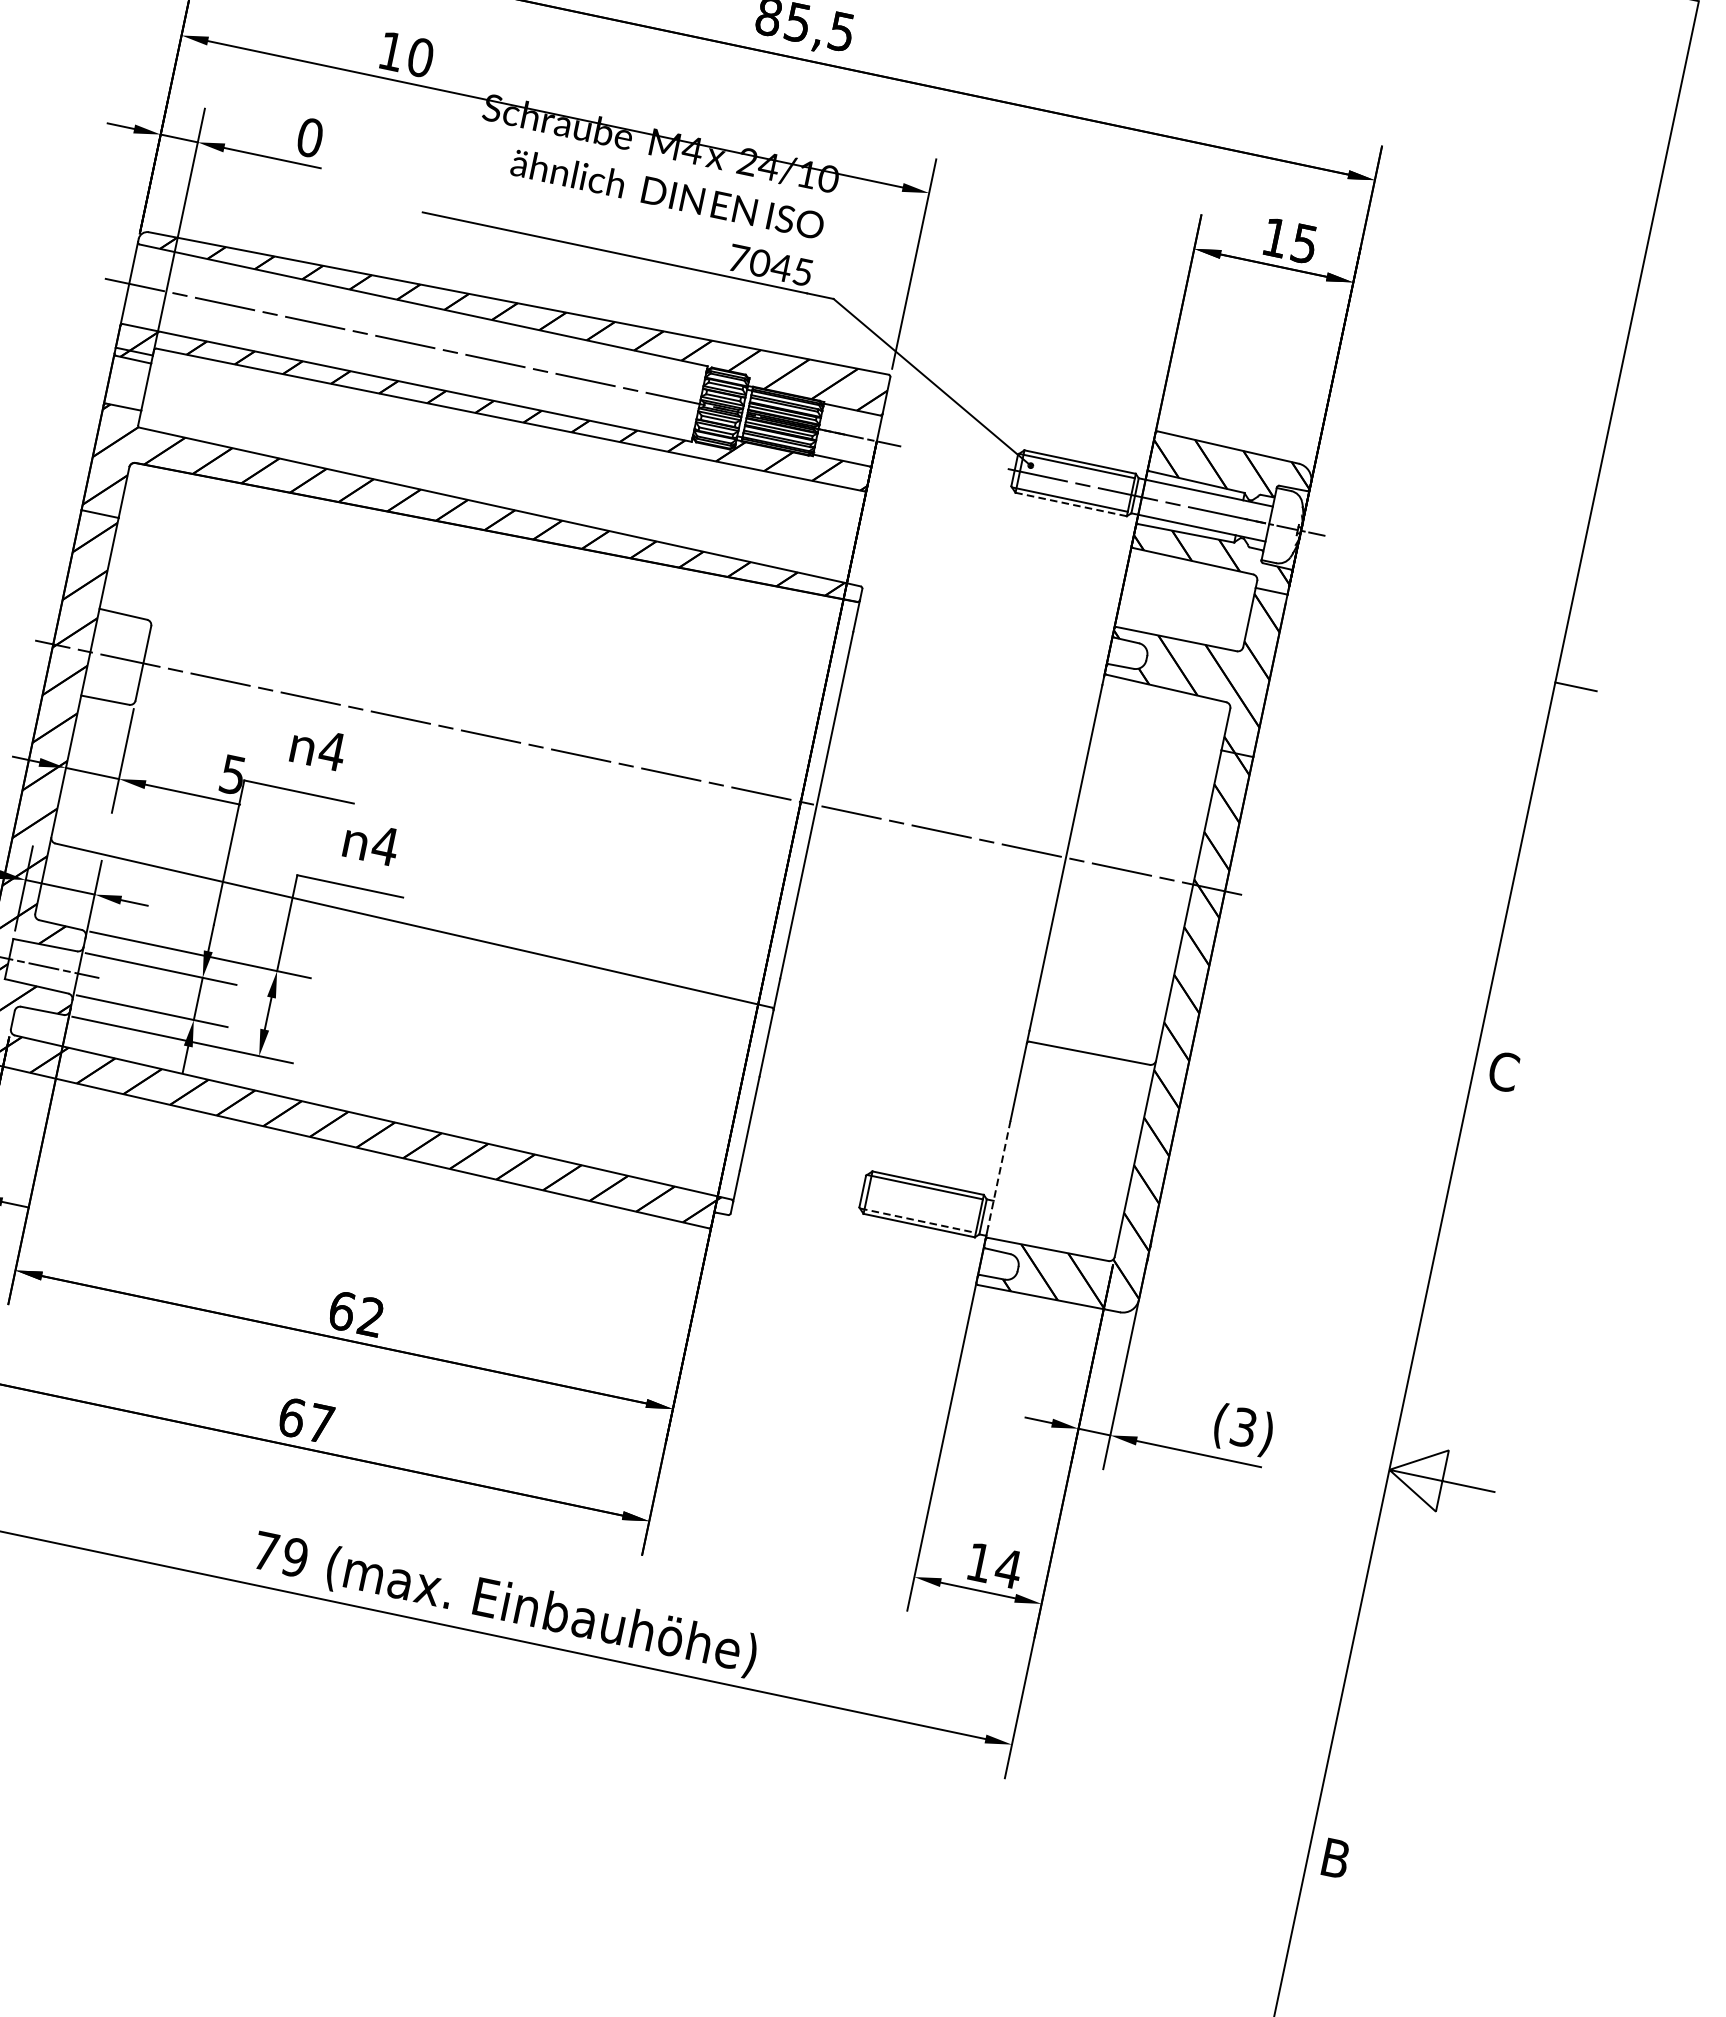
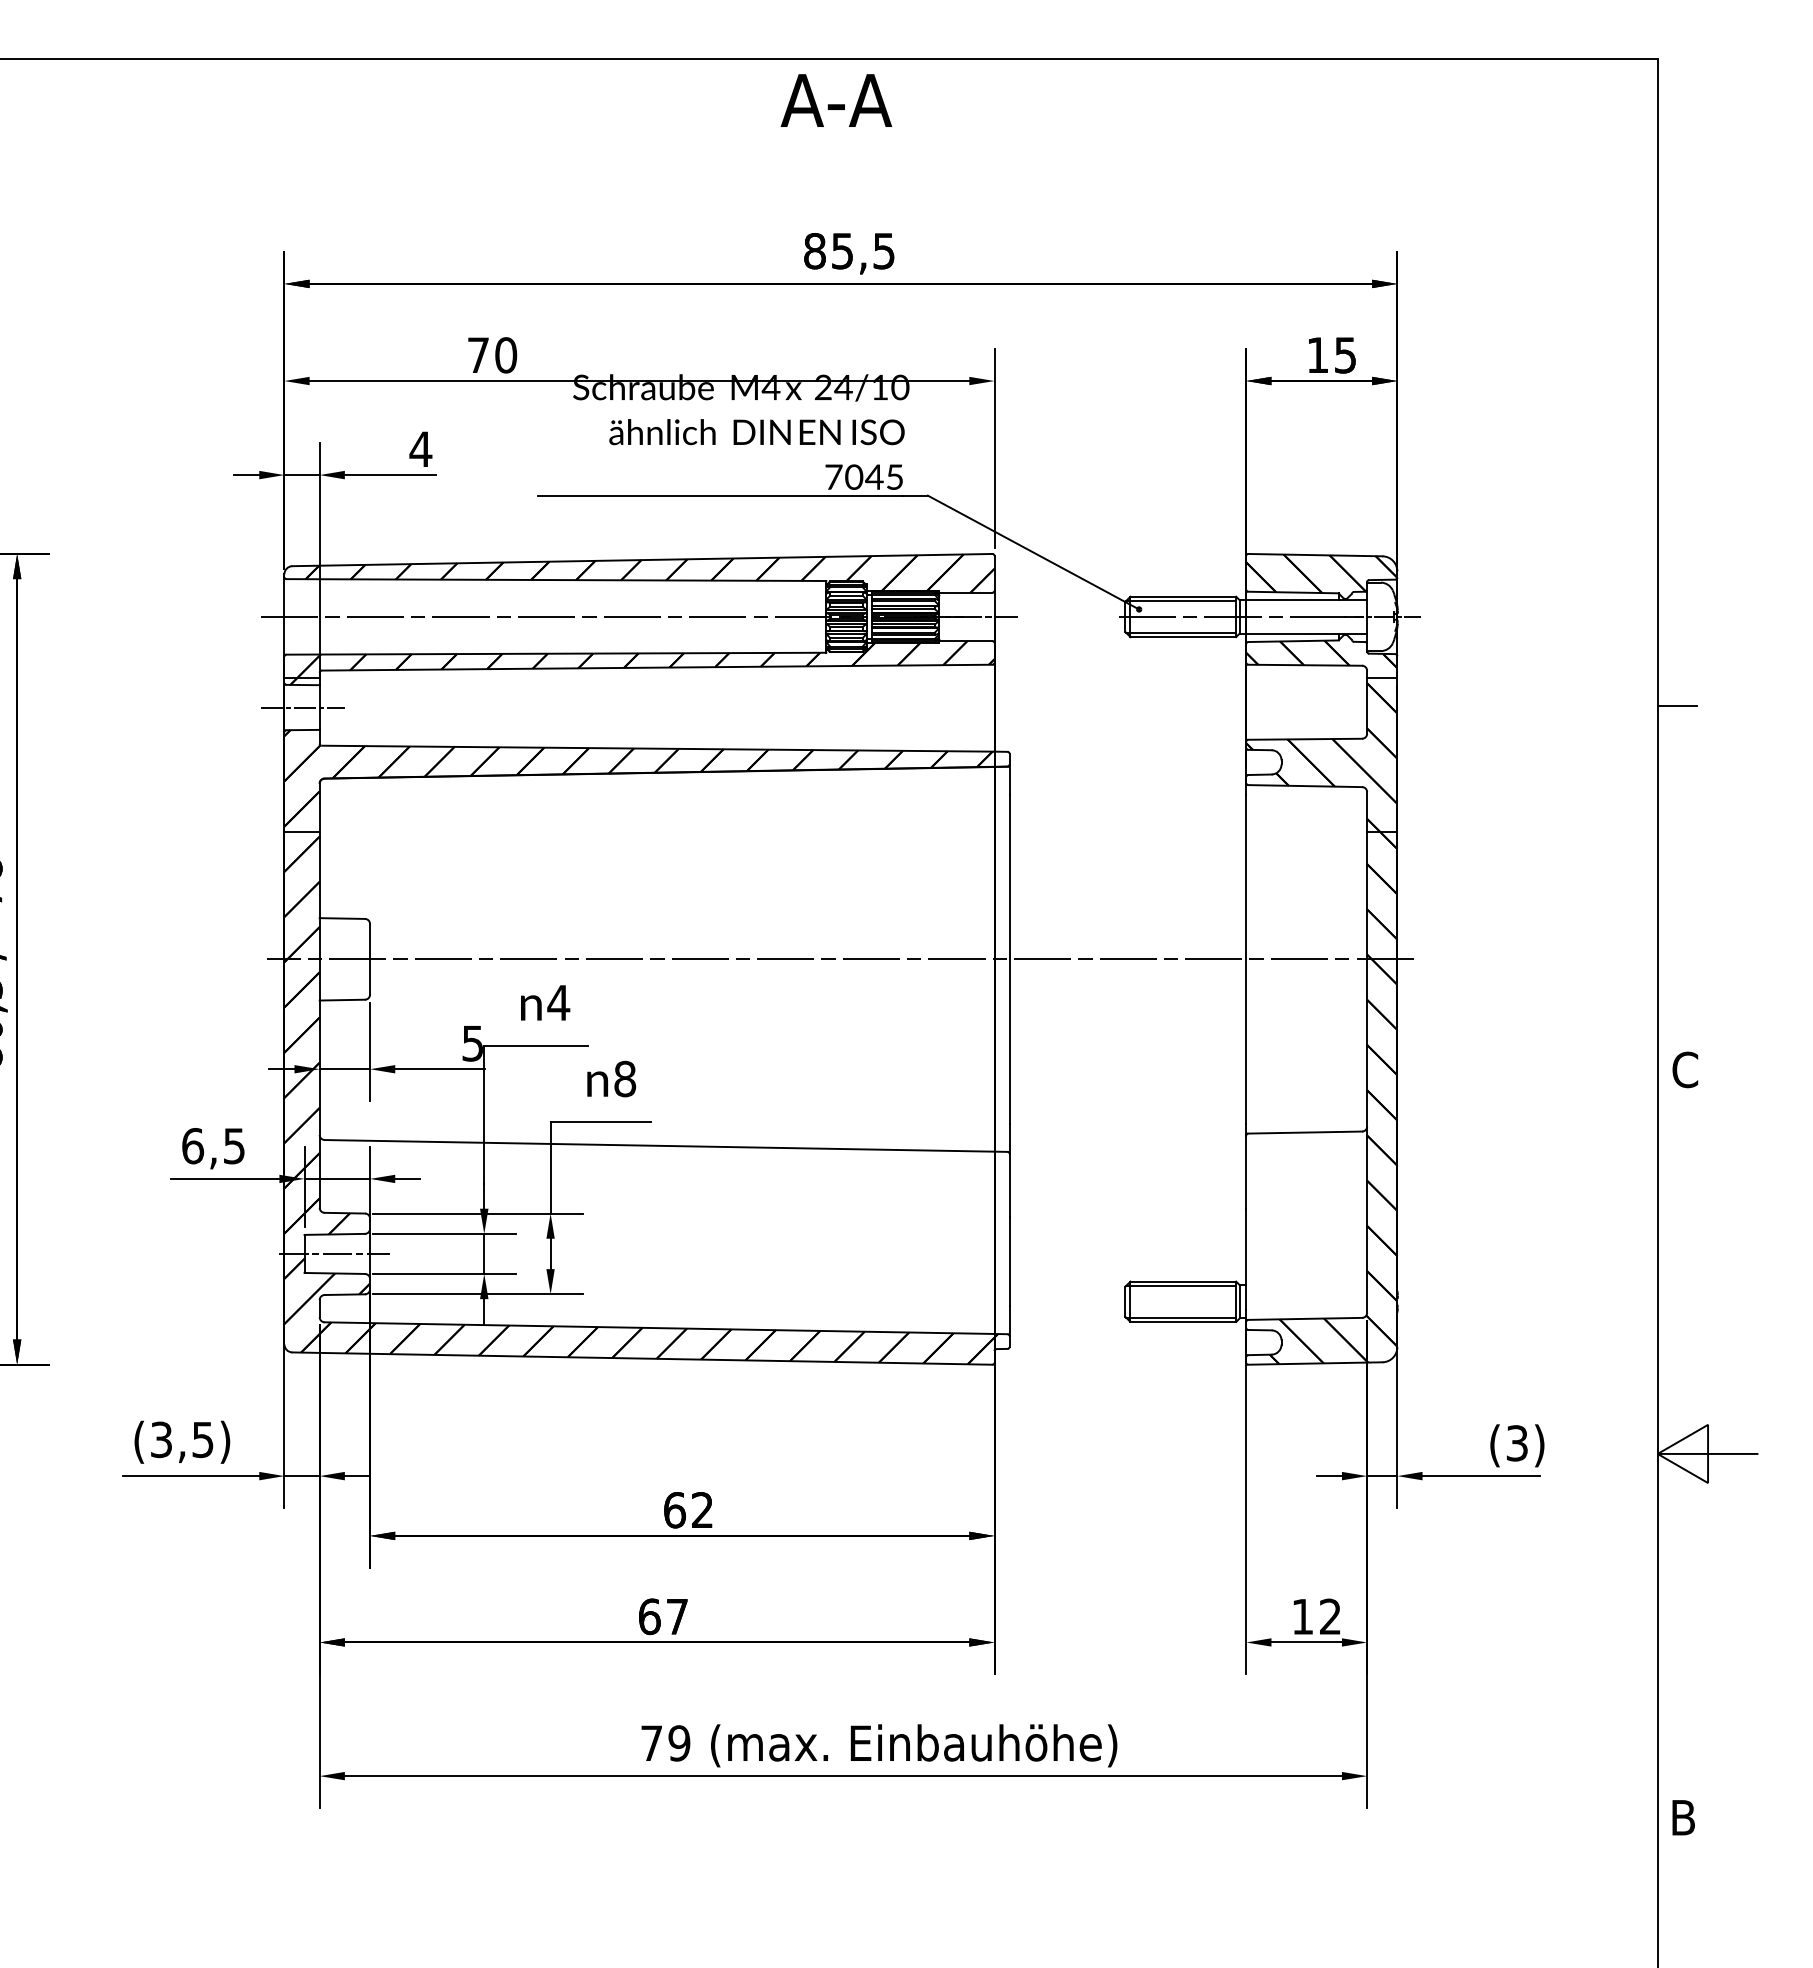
text: (391, 50) -> (478, 354), 10 -> 70
text: (309, 137) -> (420, 449), 0 -> 4
line: (128, 383) -> (302, 707), added
line: (1071, 505) -> (1183, 637), dashed -> solid
text: (384, 845) -> (624, 1078), 4 -> 8
line: (999, 1173) -> (1246, 1259), dashed -> solid
line: (918, 1220) -> (1181, 1317), dashed -> solid
text: (1007, 1568) -> (1329, 1616), 14 -> 12

